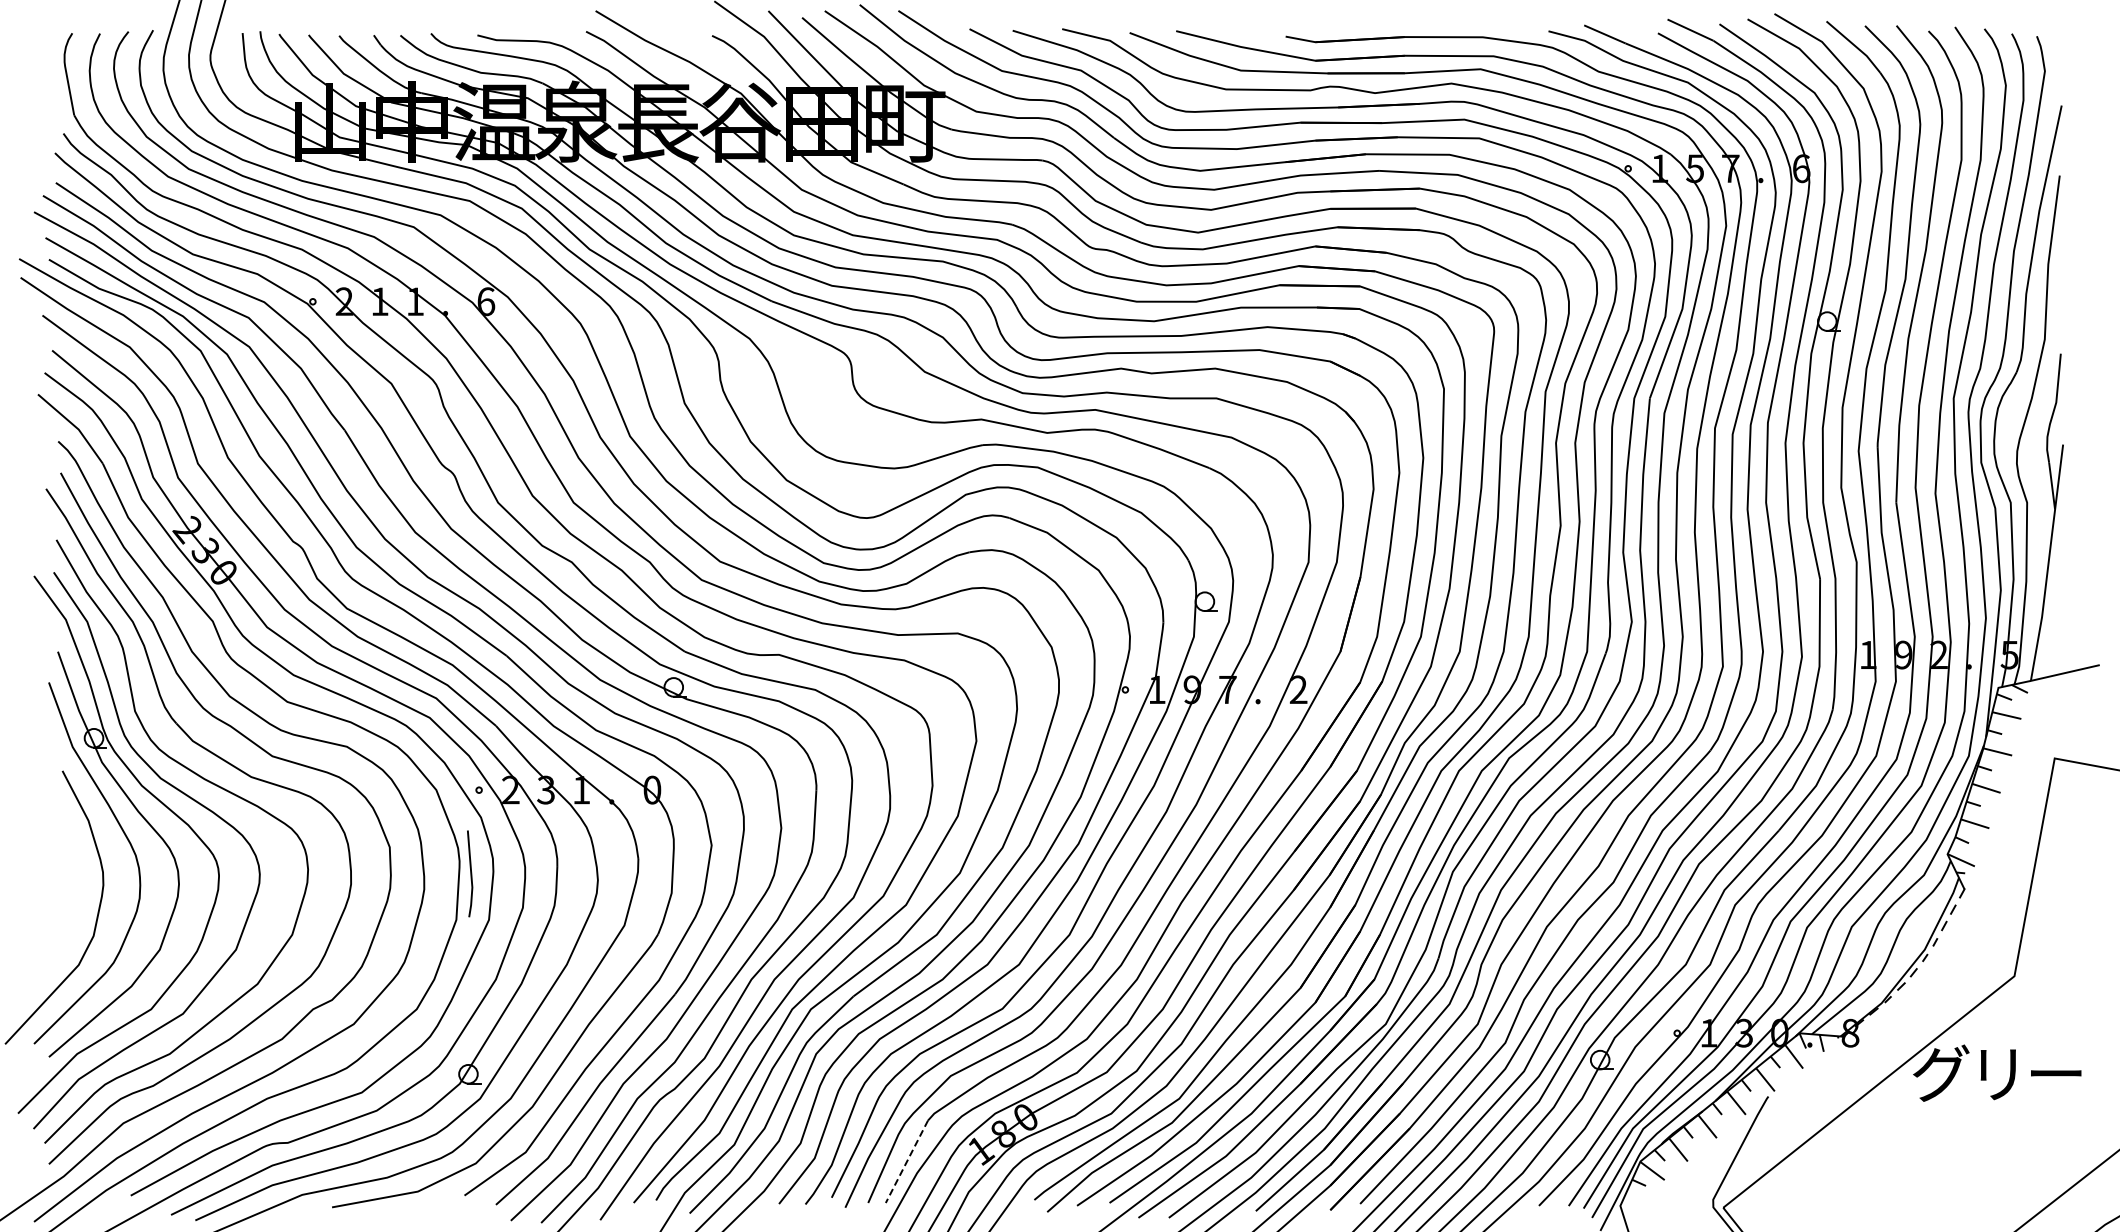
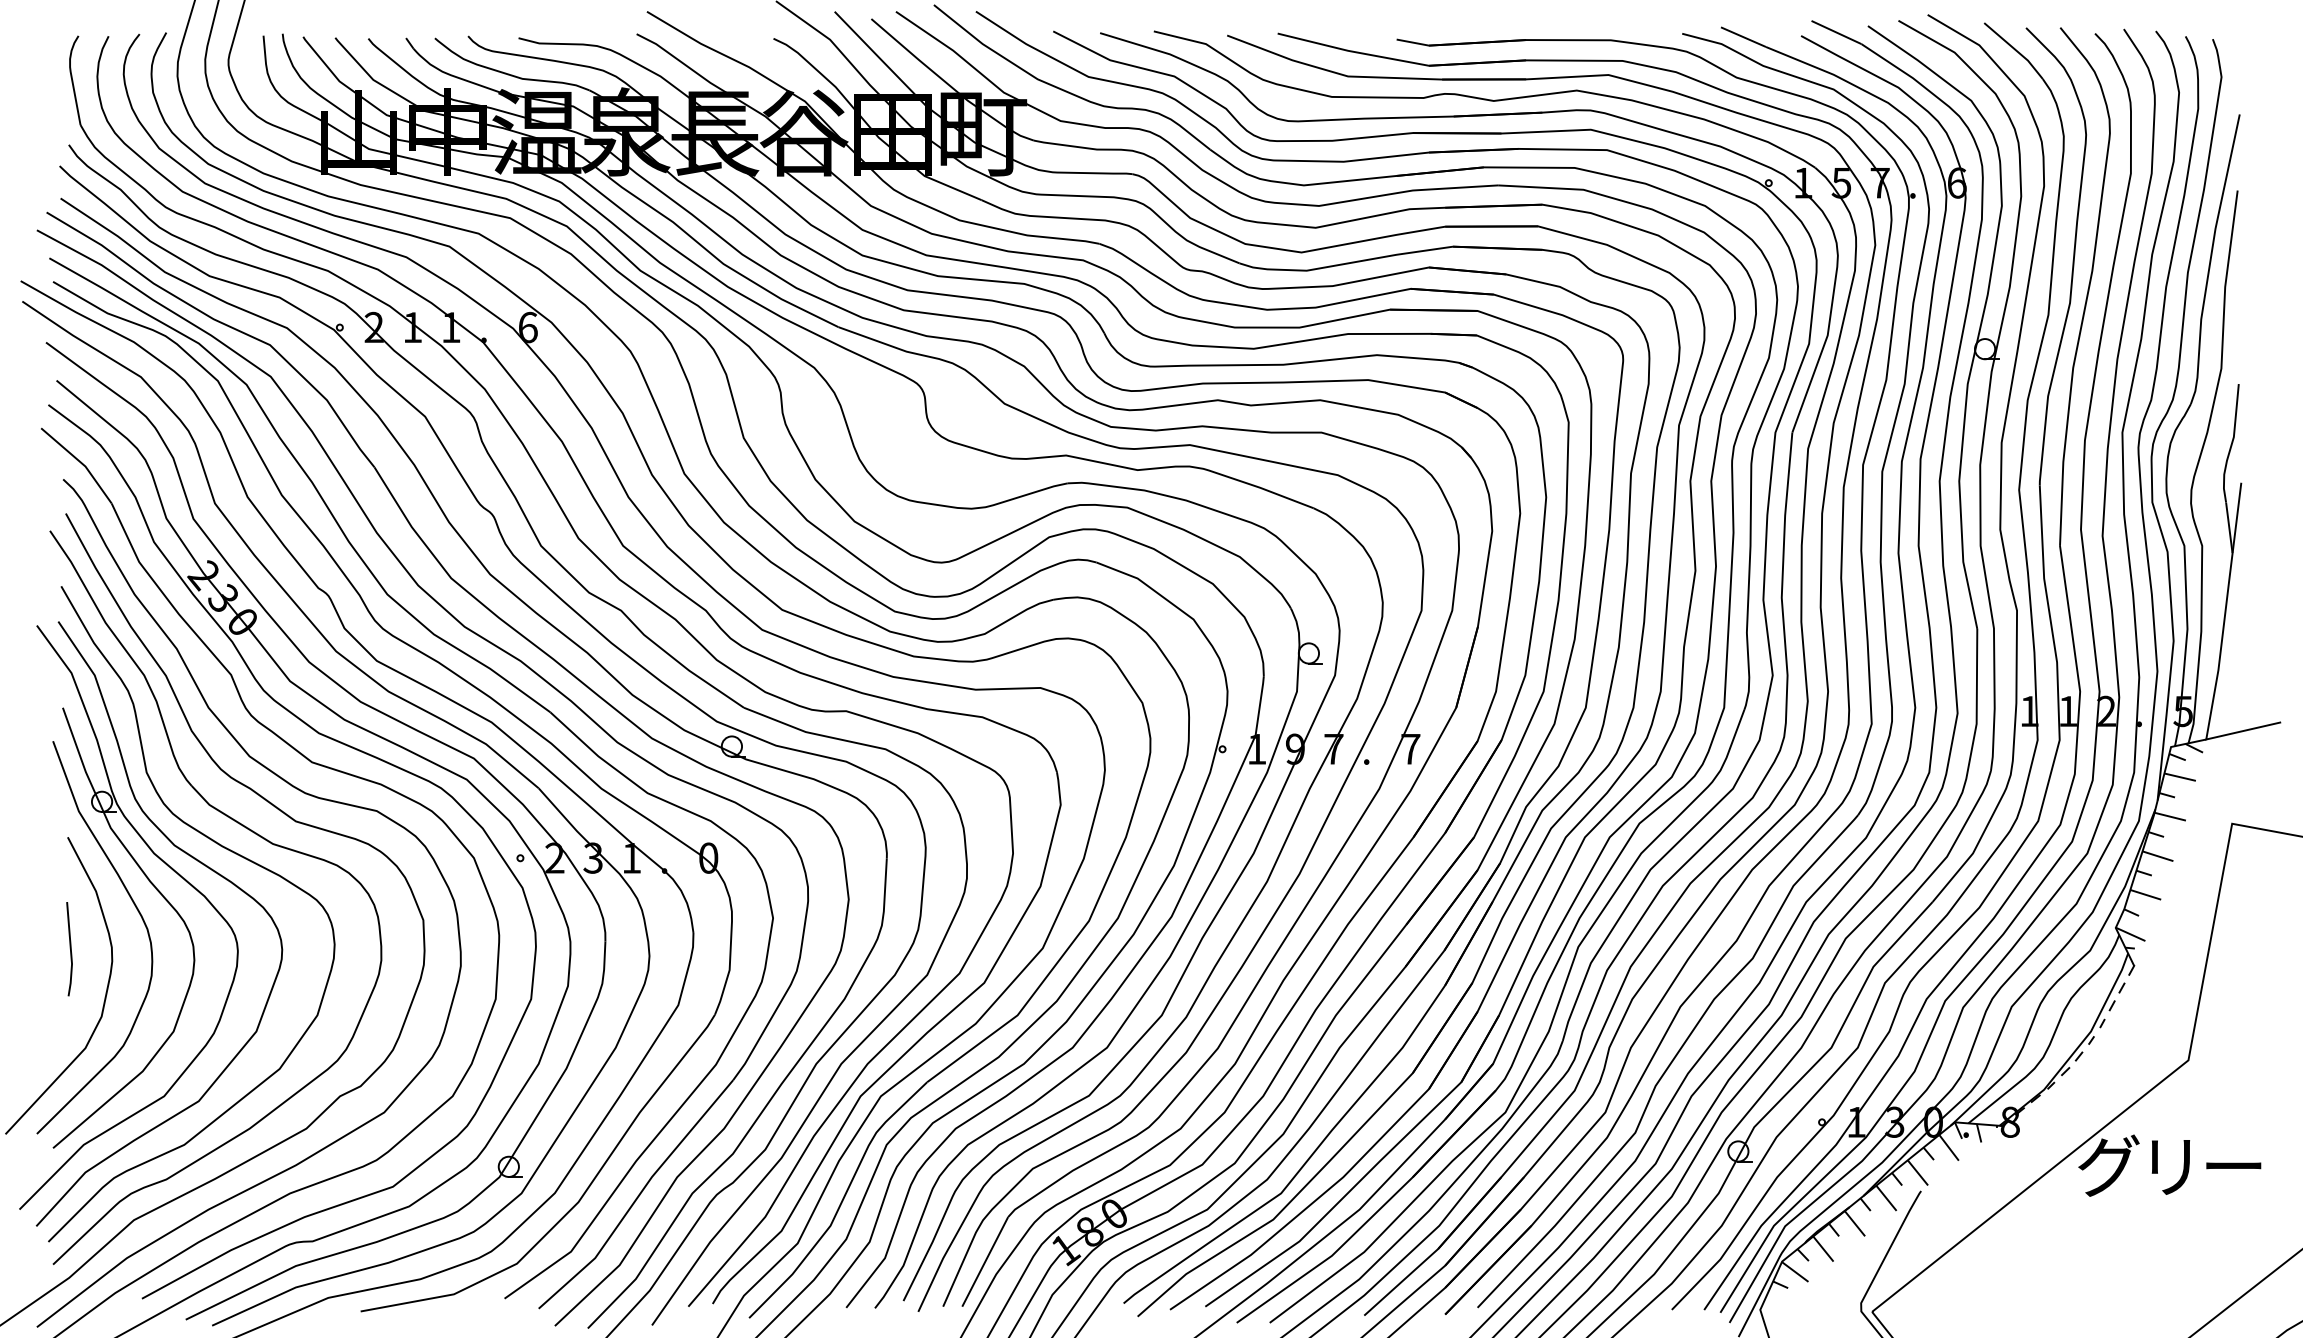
text: (1903, 654) -> (2067, 710), 9 -> 1
text: (1298, 689) -> (1410, 748), 2 -> 7
line: (470, 873) -> (69, 948), moved
line: (906, 1162) -> (984, 1262), dashed -> solid

